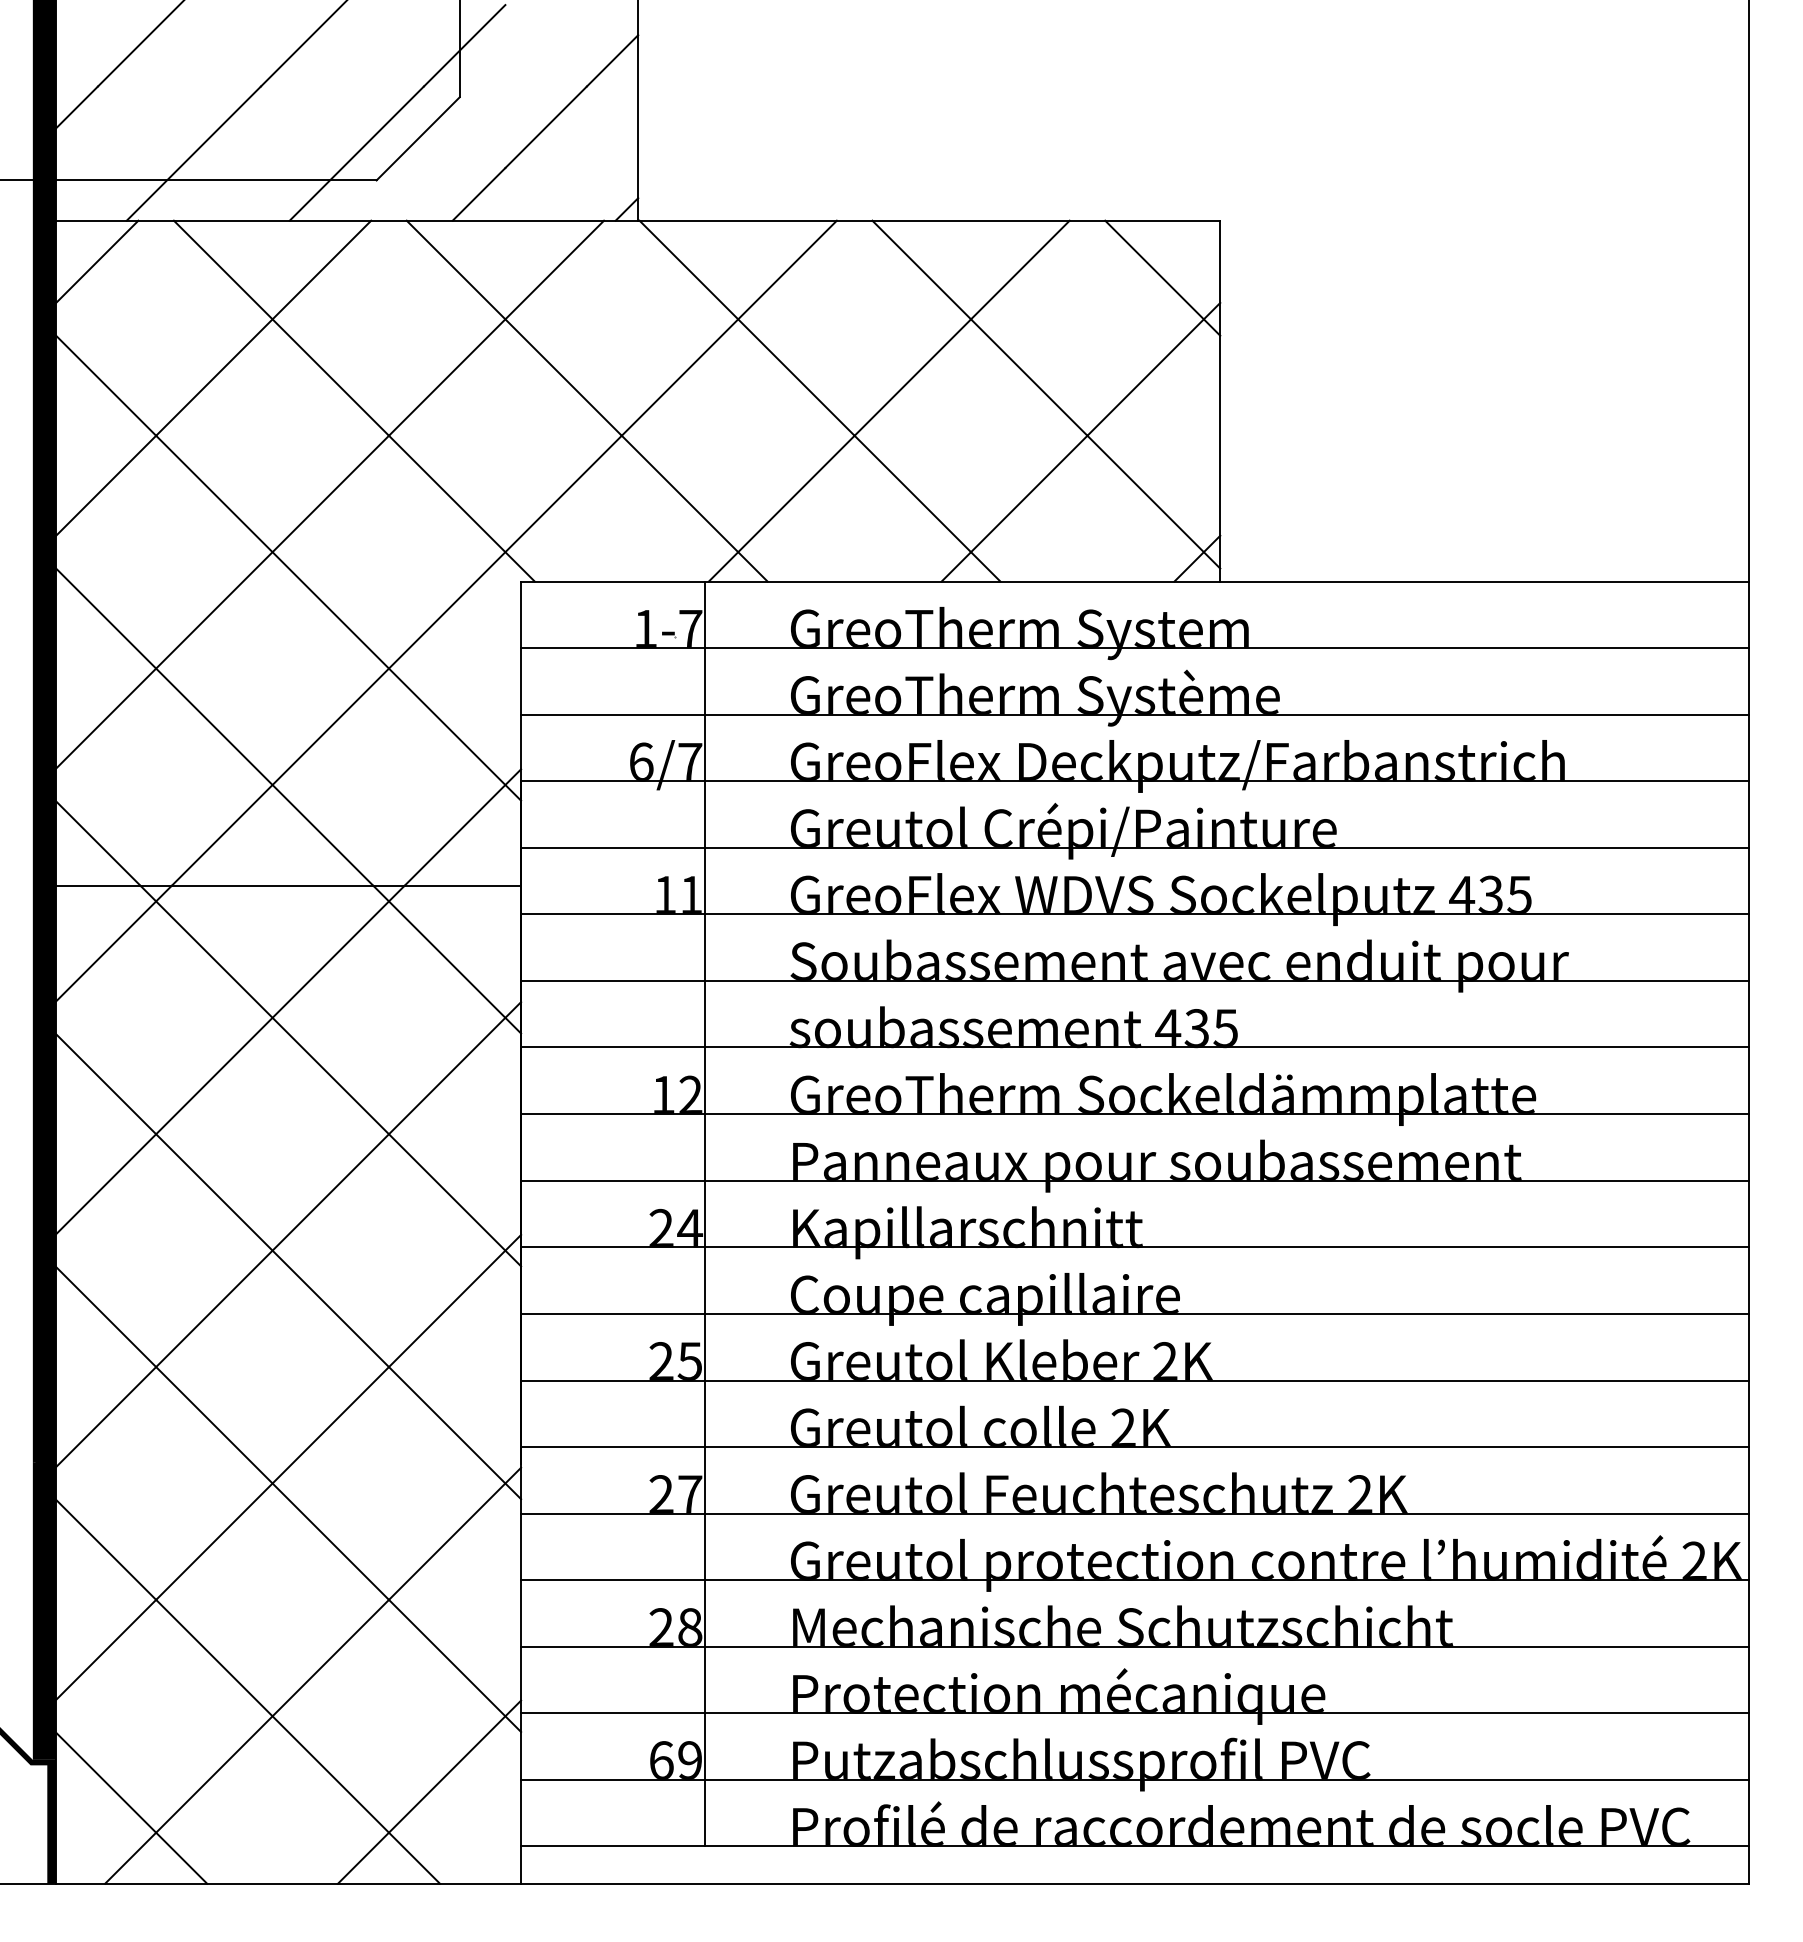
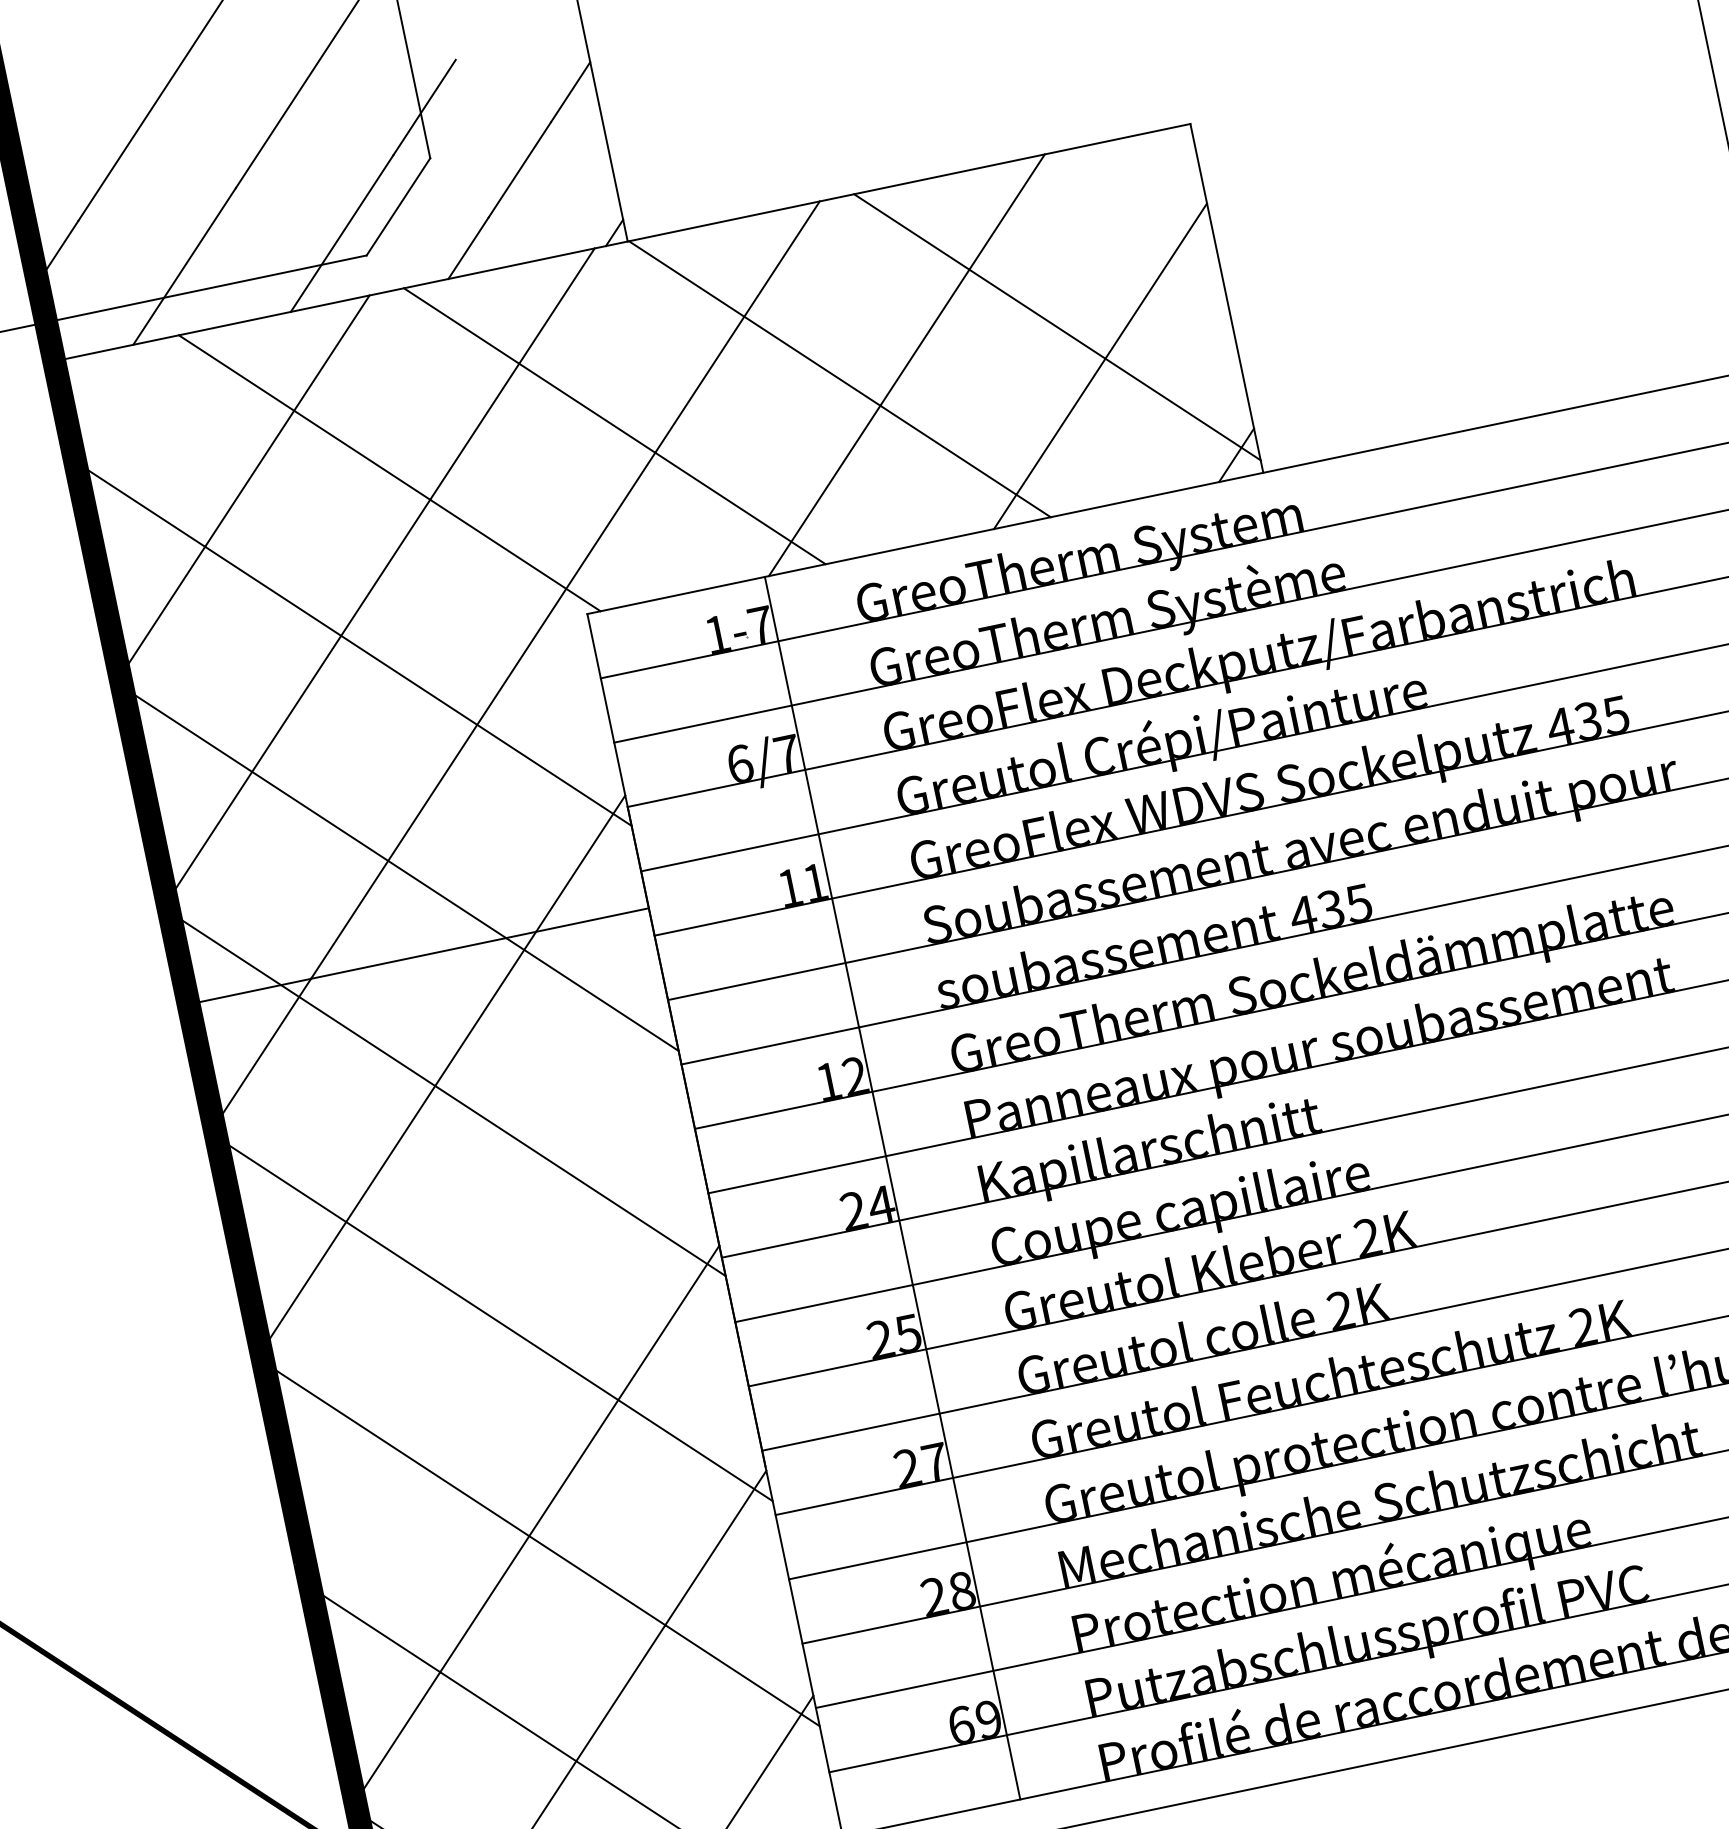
line: (97, 261) -> (113, 390), removed
line: (1162, 277) -> (1146, 190), removed
line: (288, 1234) -> (494, 1292), removed

